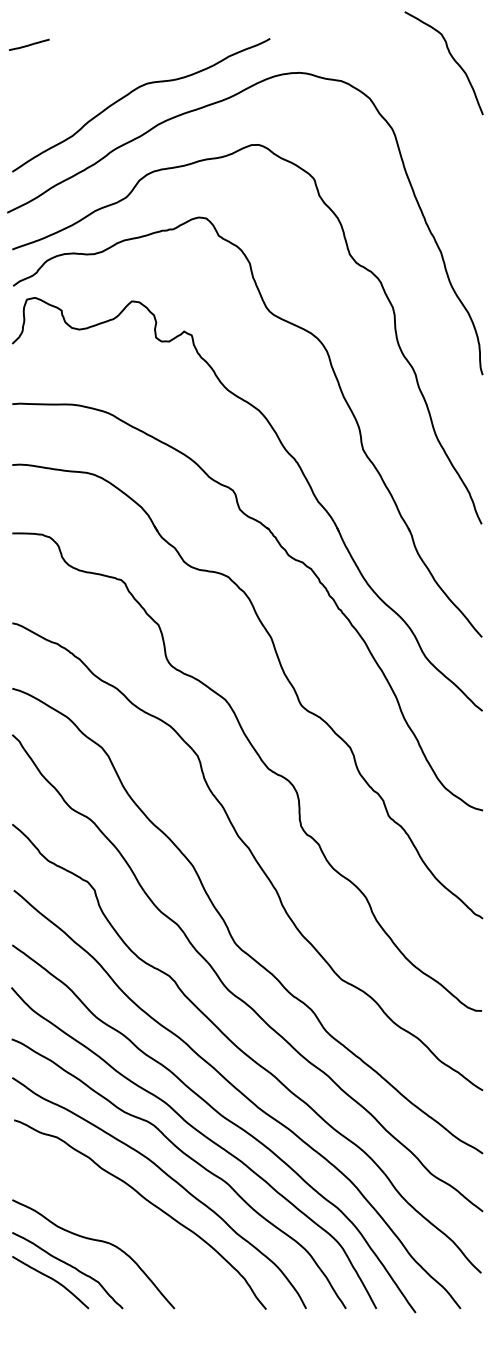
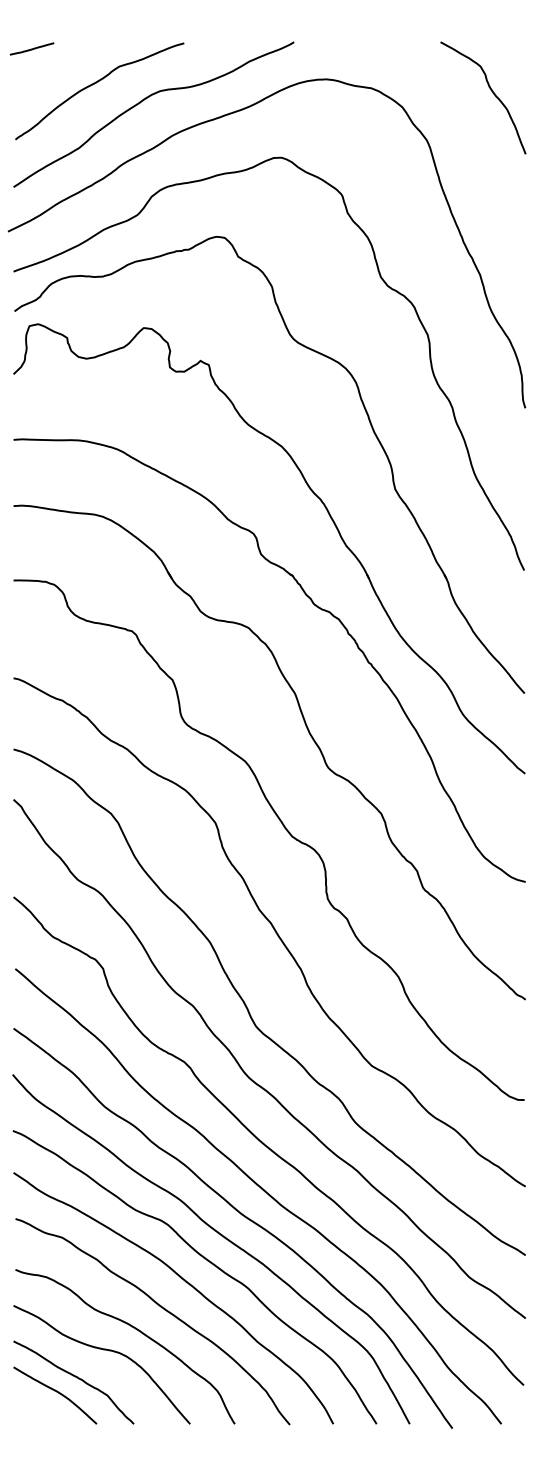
curve: (452, 59) -> (492, 93), moved
curve: (88, 76) -> (96, 83), added
curve: (125, 1222) -> (136, 1330), added

